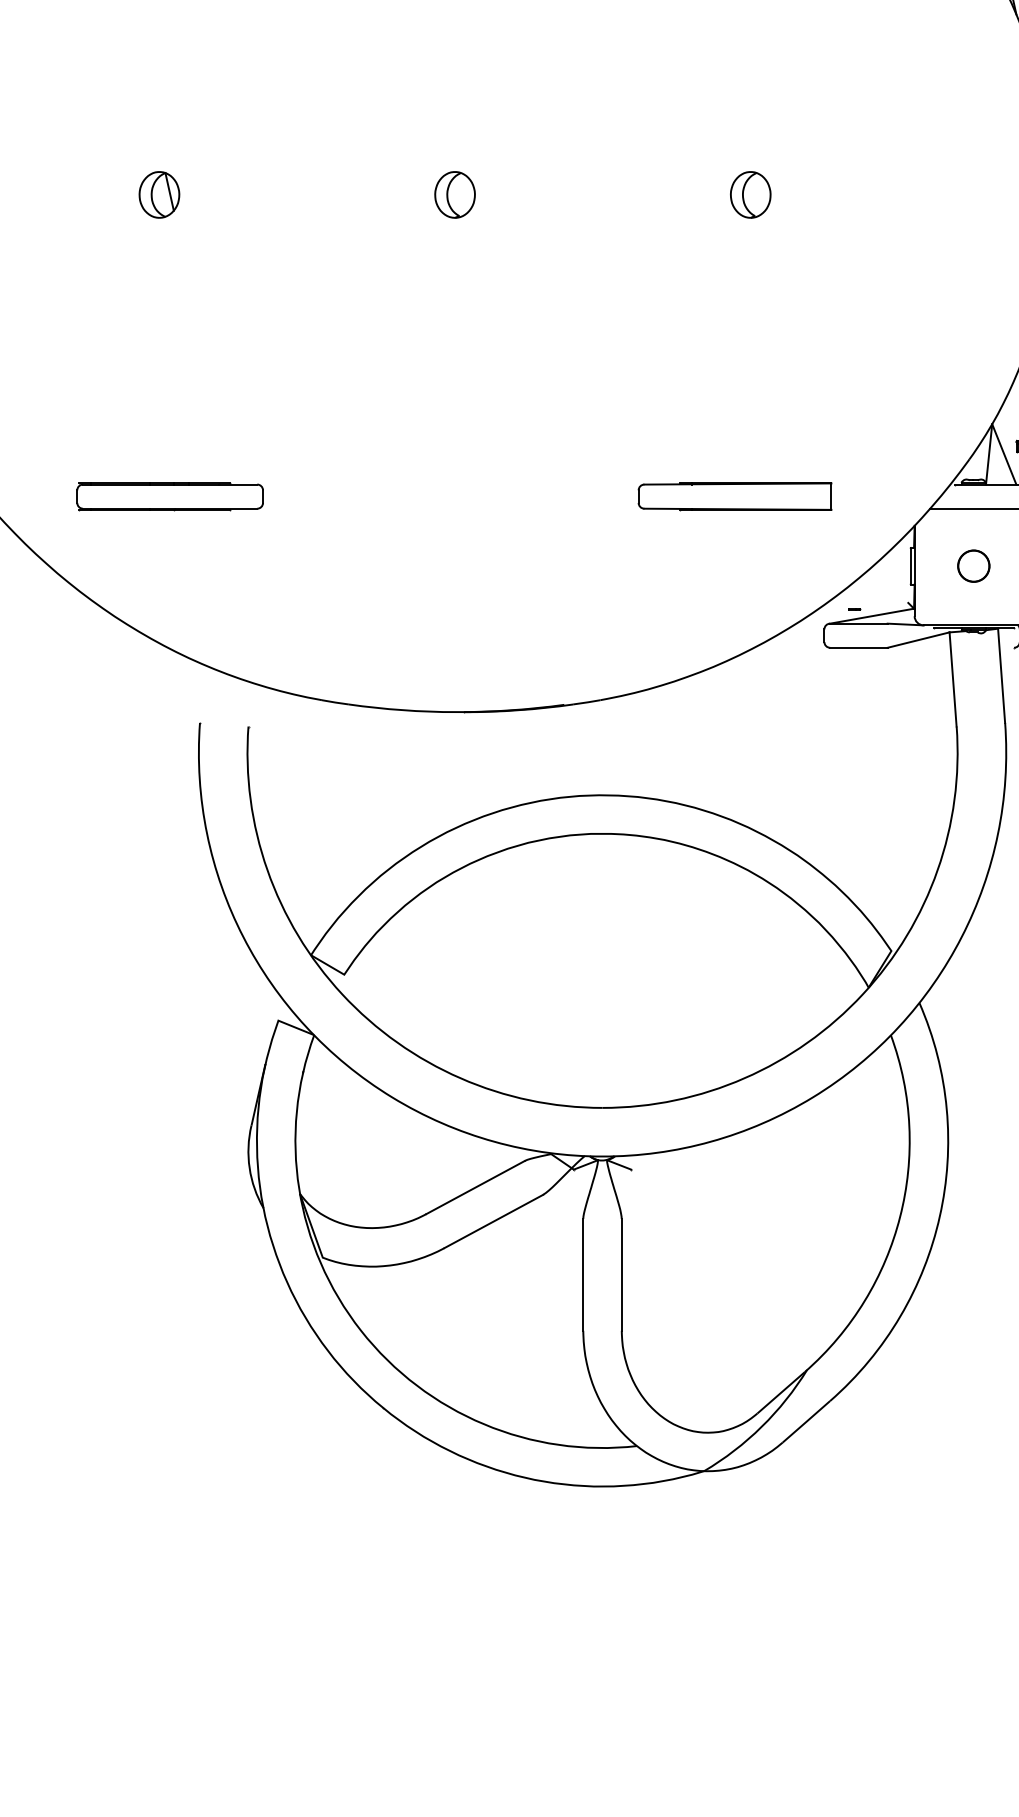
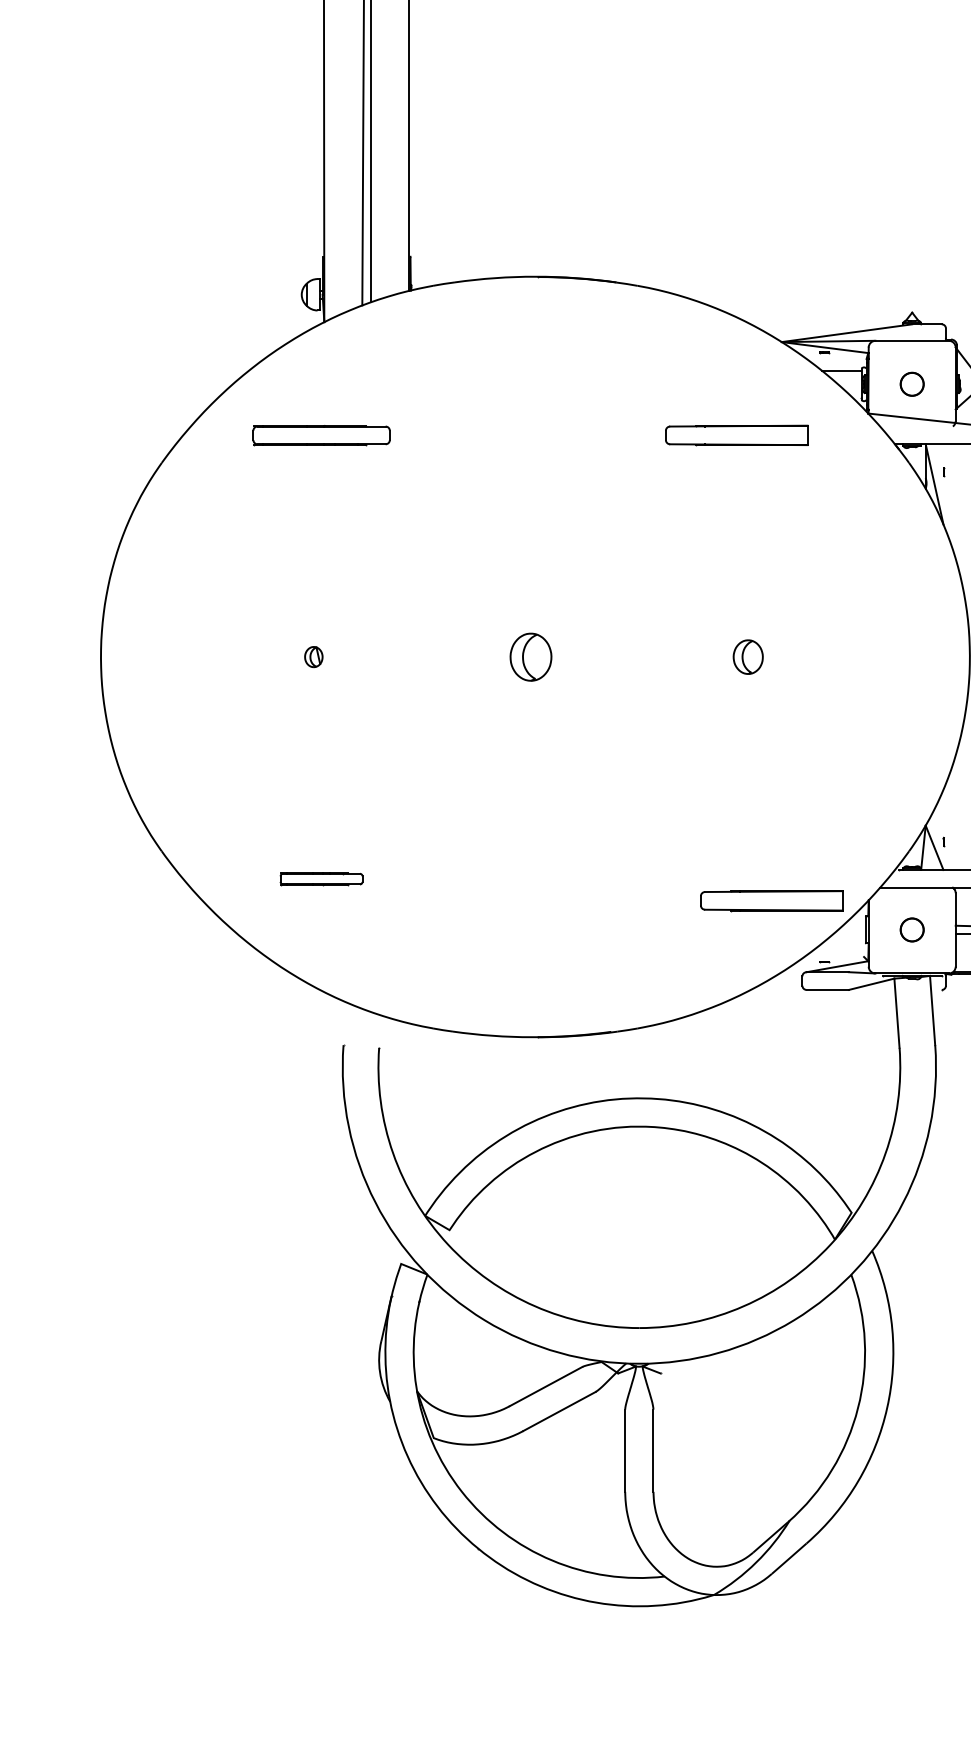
part: (159, 194) -> (313, 656), size x0.6
part: (454, 194) -> (530, 656), size x1.4
part: (169, 497) -> (321, 879), size x0.6
part: (734, 497) -> (771, 901), moved

